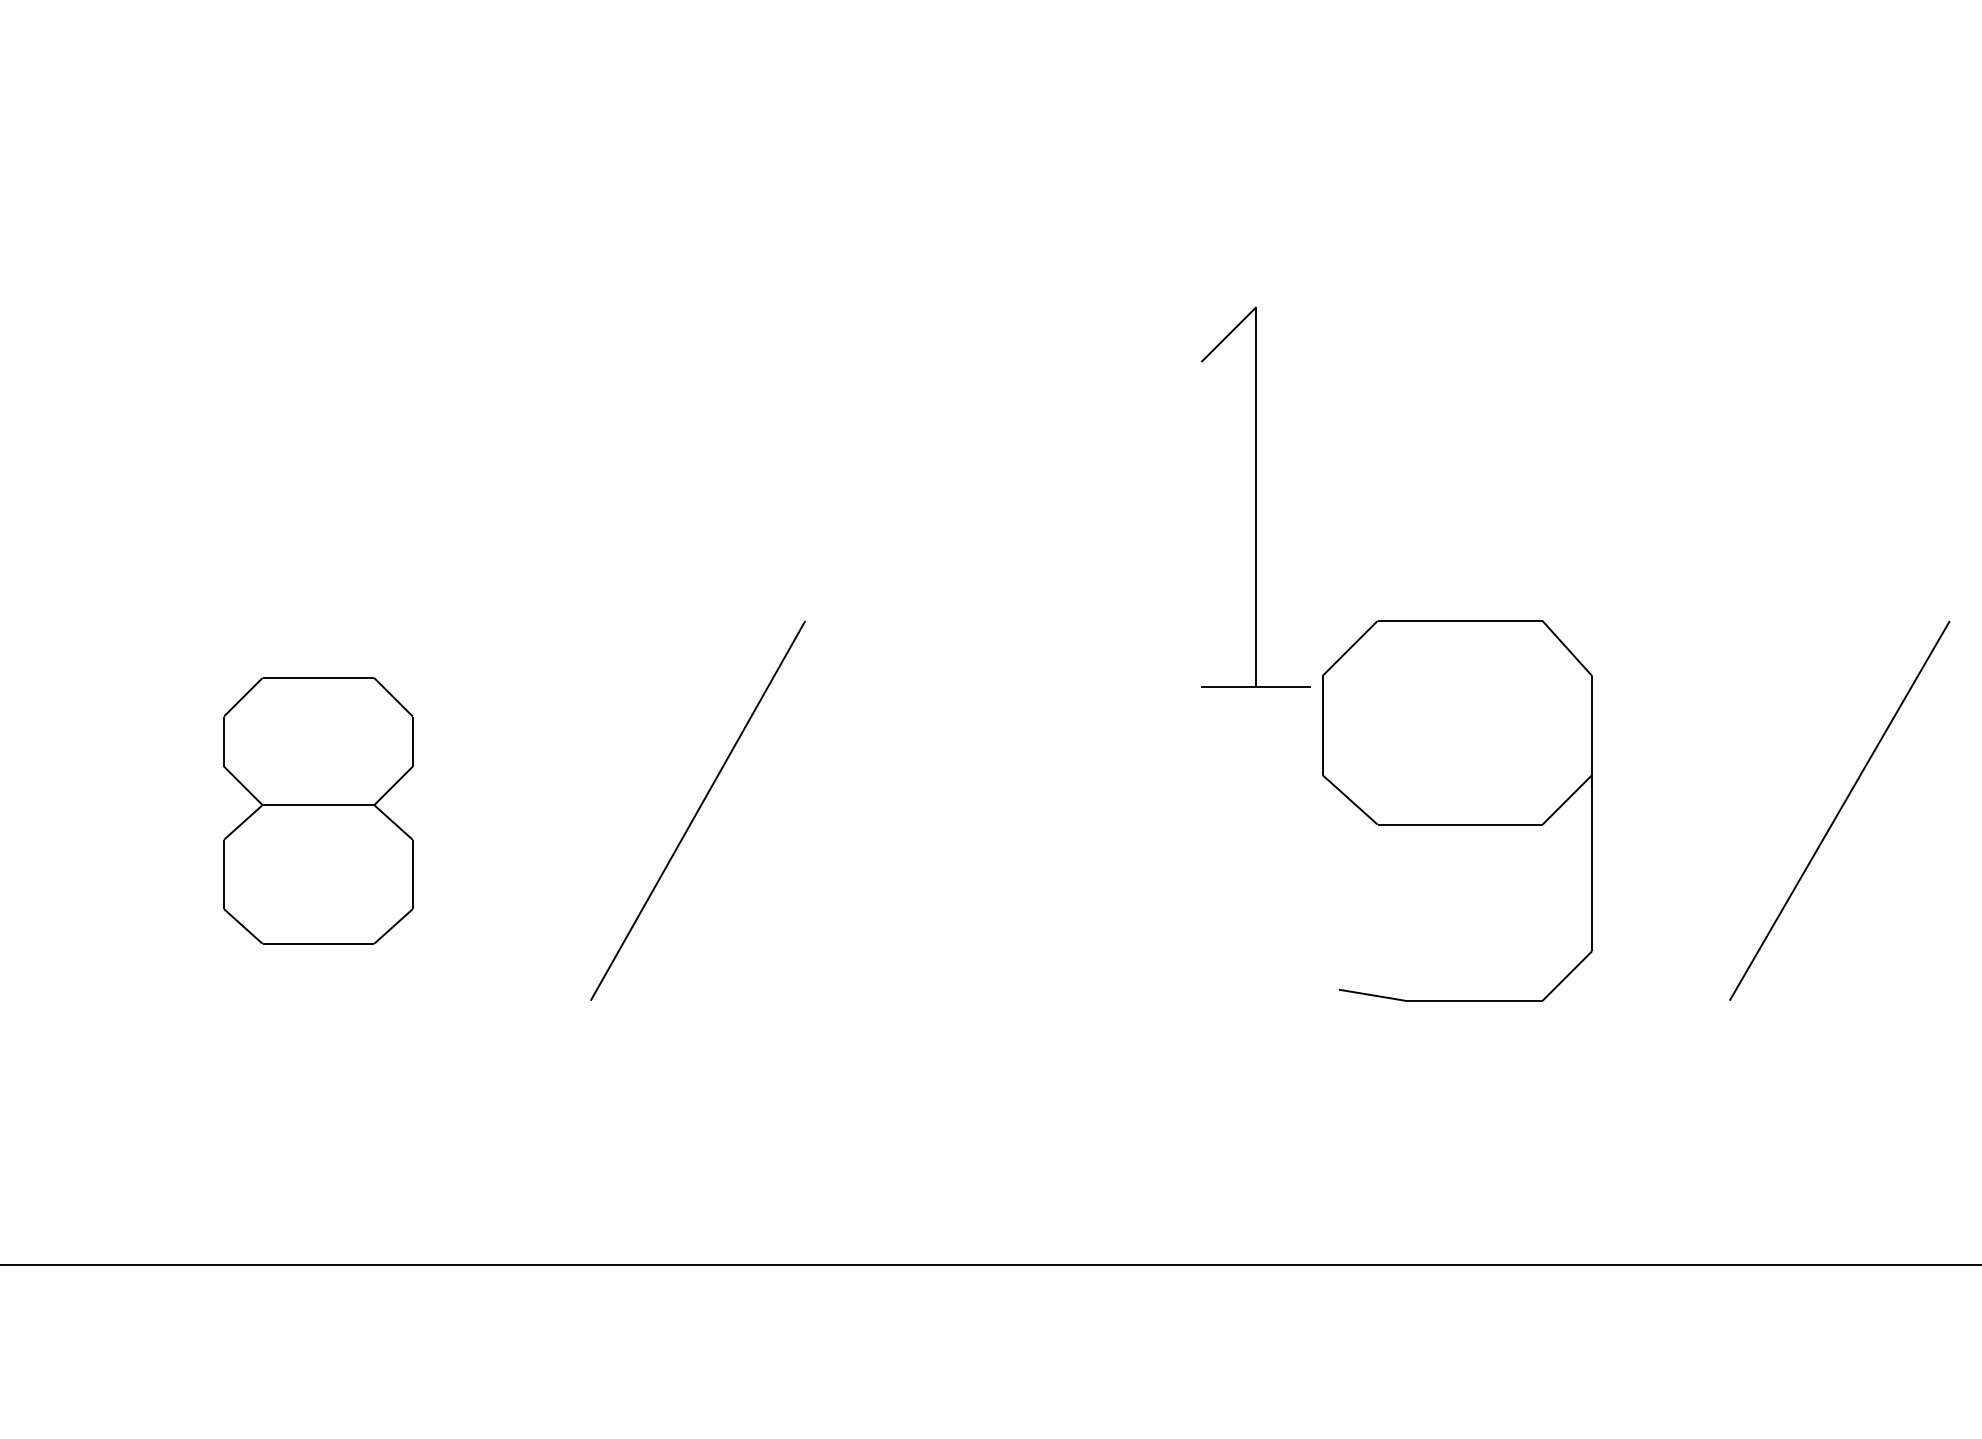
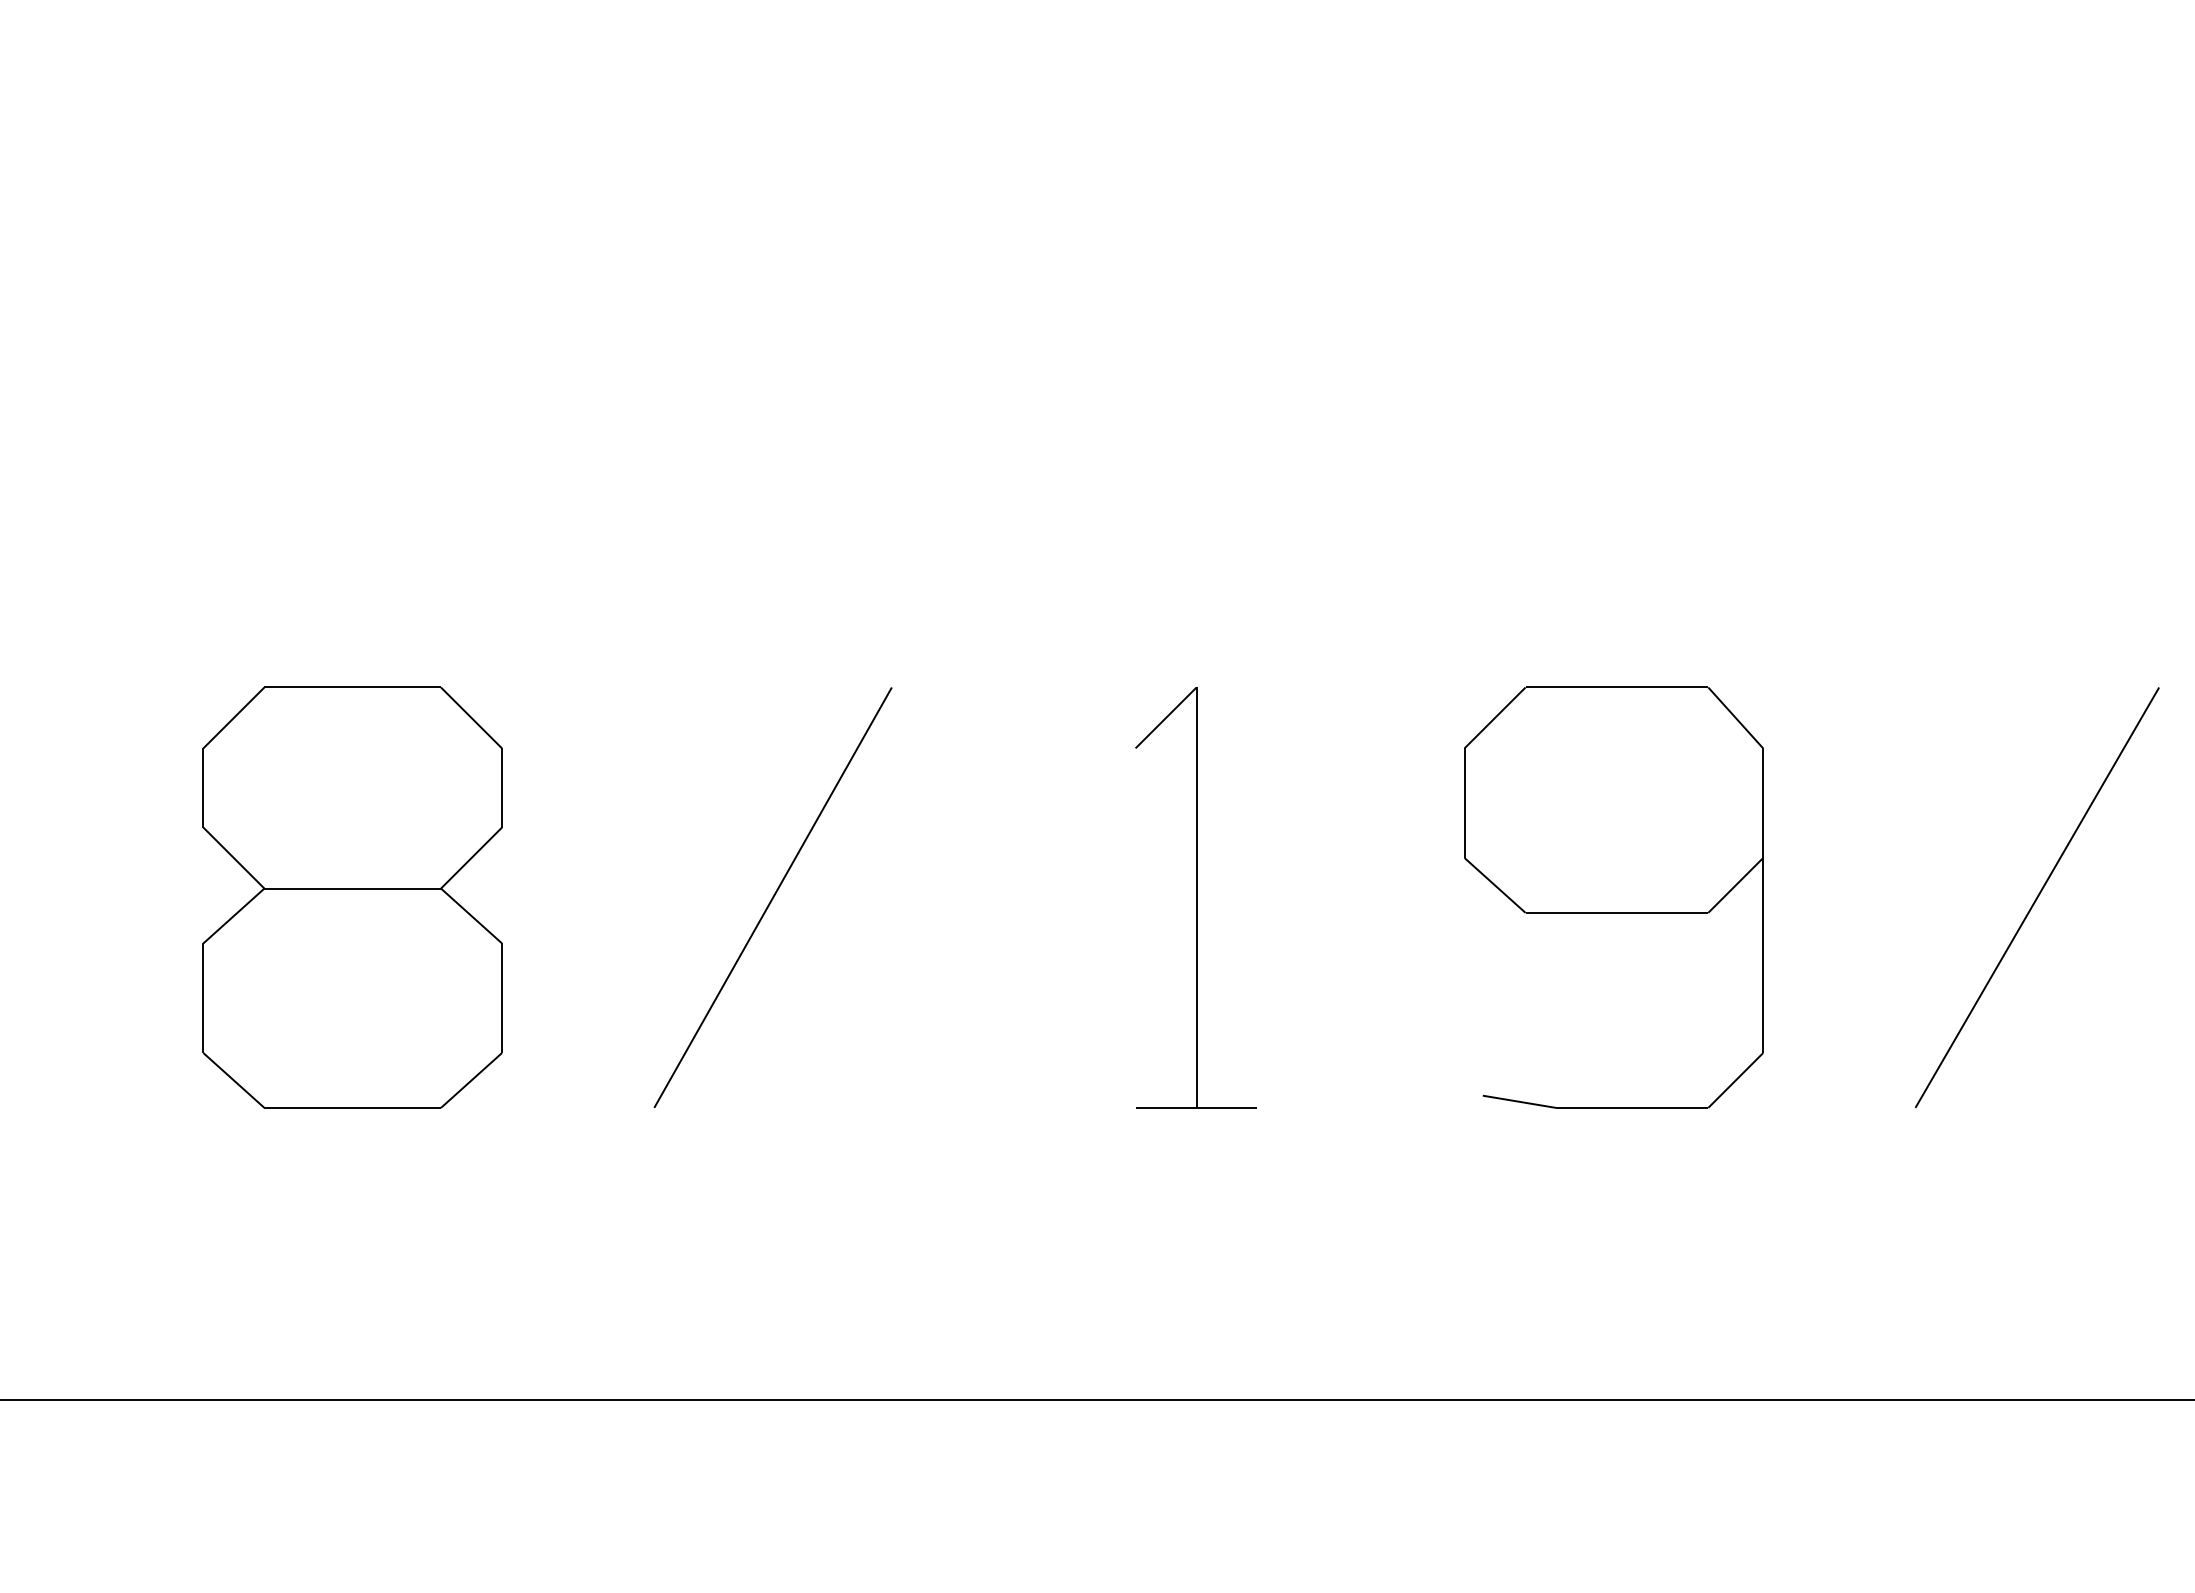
part: (1255, 496) -> (1195, 897), moved
part: (318, 810) -> (352, 897), size x1.43

